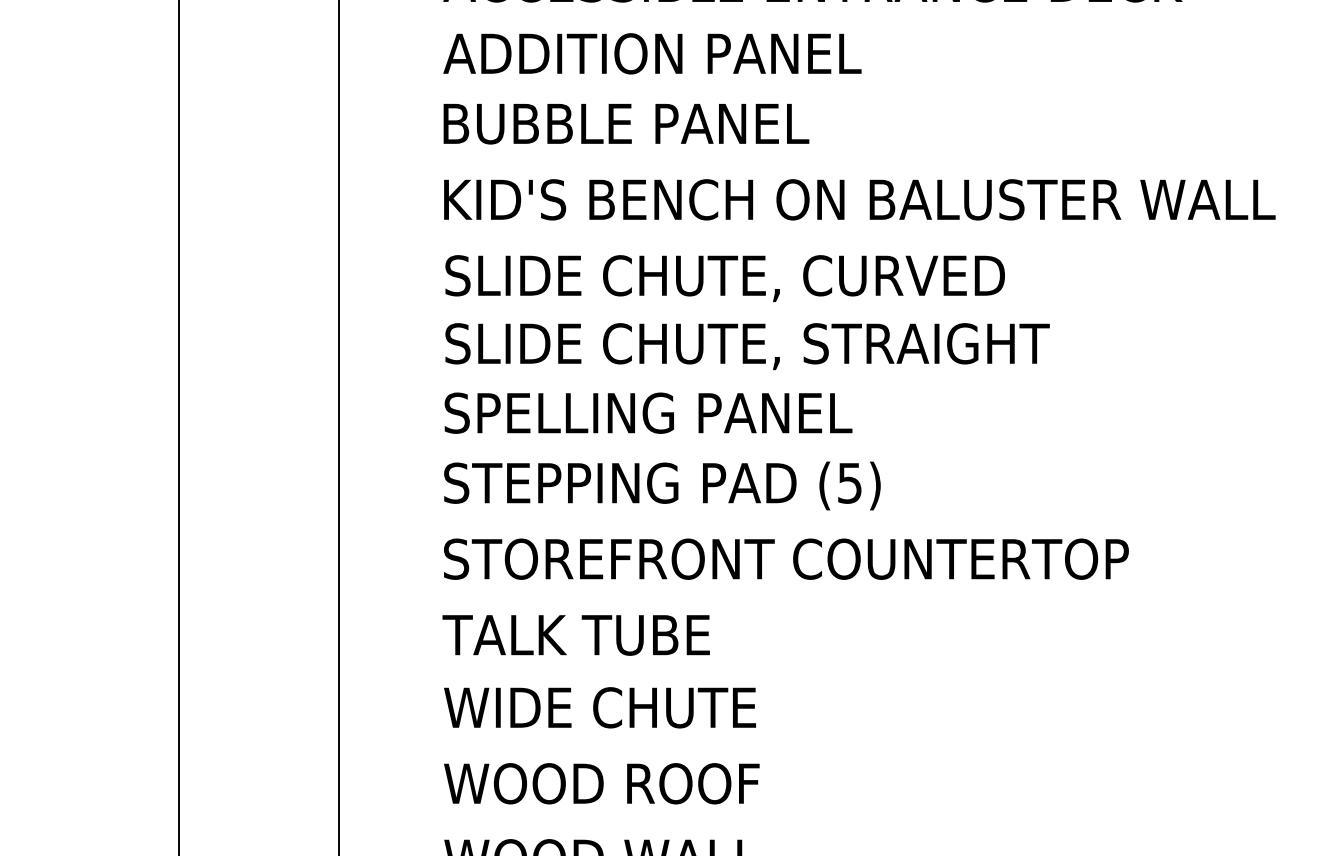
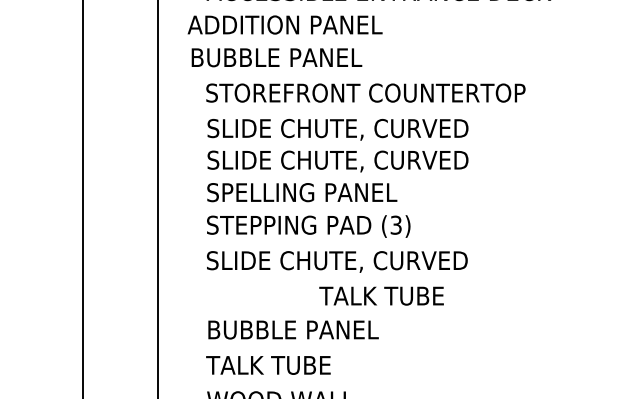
text: (651, 52) -> (284, 24), moved
text: (625, 123) -> (276, 57), moved
text: (859, 198) -> (400, 92), KID'S BENCH ON BALUSTER WALL -> STOREFRONT COUNTERTOP
text: (925, 342) -> (431, 159), SLIDE CHUTE, STRAIGHT -> SLIDE CHUTE, CURVED
text: (850, 481) -> (396, 224), (5) -> (3)
text: (801, 560) -> (373, 261), STOREFRONT COUNTERTOP -> SLIDE CHUTE, CURVED
text: (576, 633) -> (381, 295), moved
text: (627, 706) -> (292, 329), WIDE CHUTE -> BUBBLE PANEL
text: (601, 781) -> (280, 364), WOOD ROOF -> TALK TUBE

